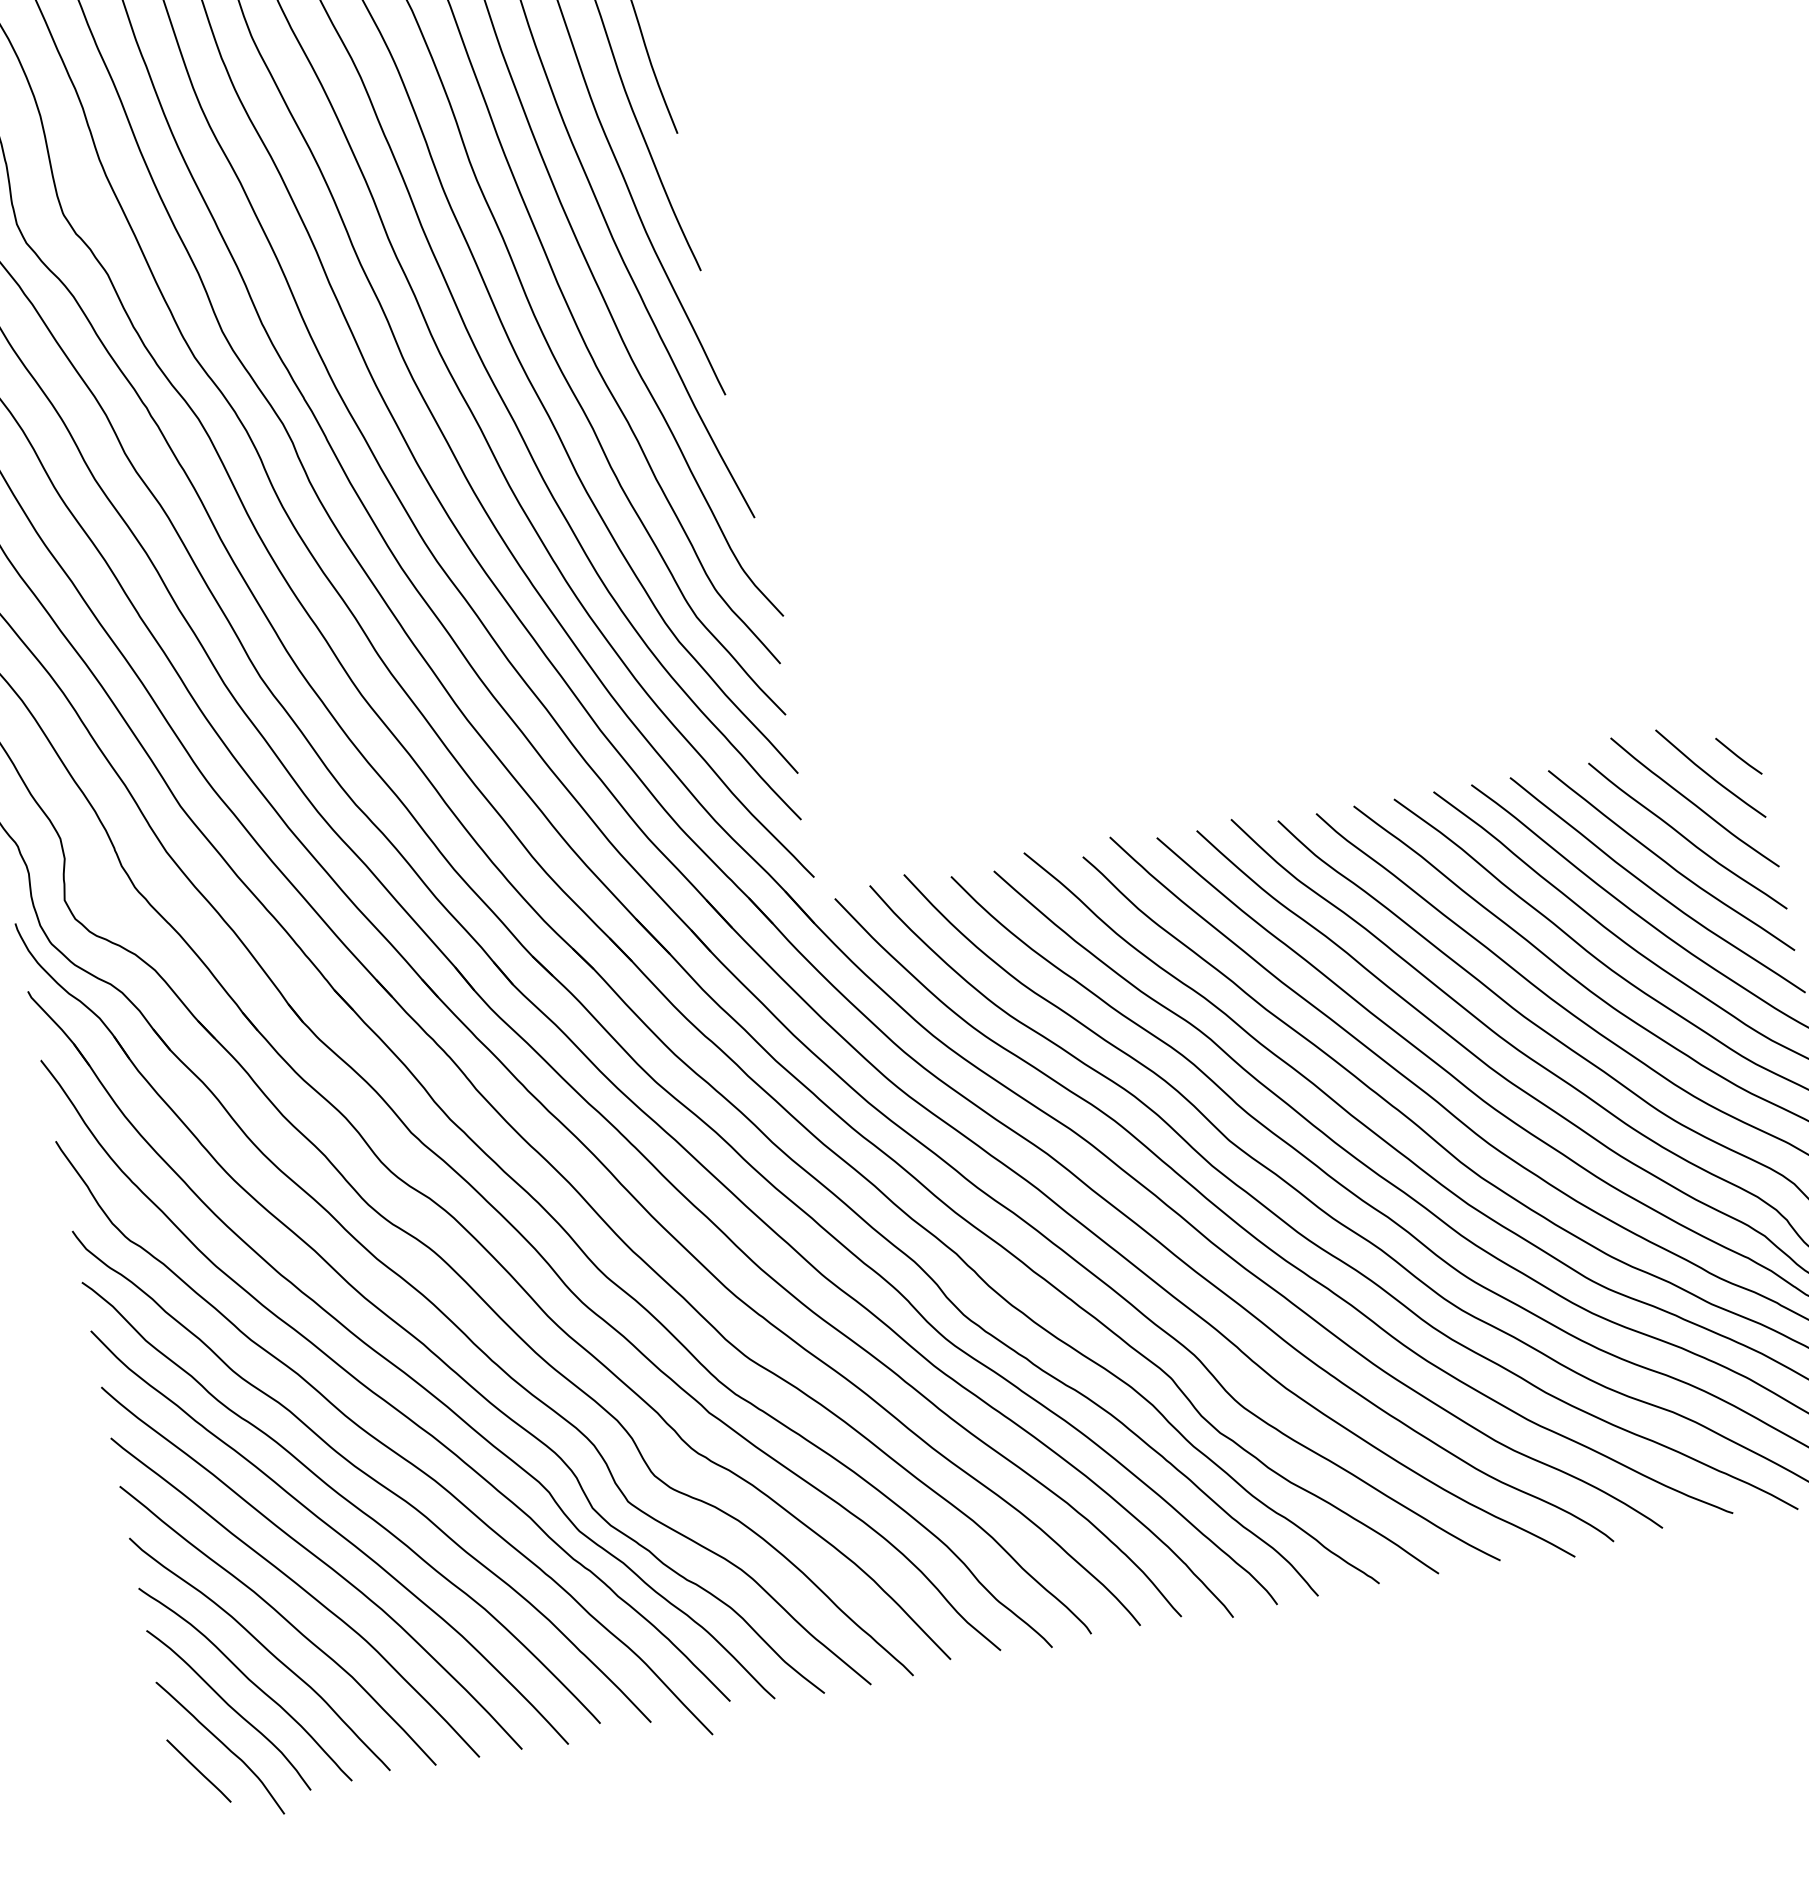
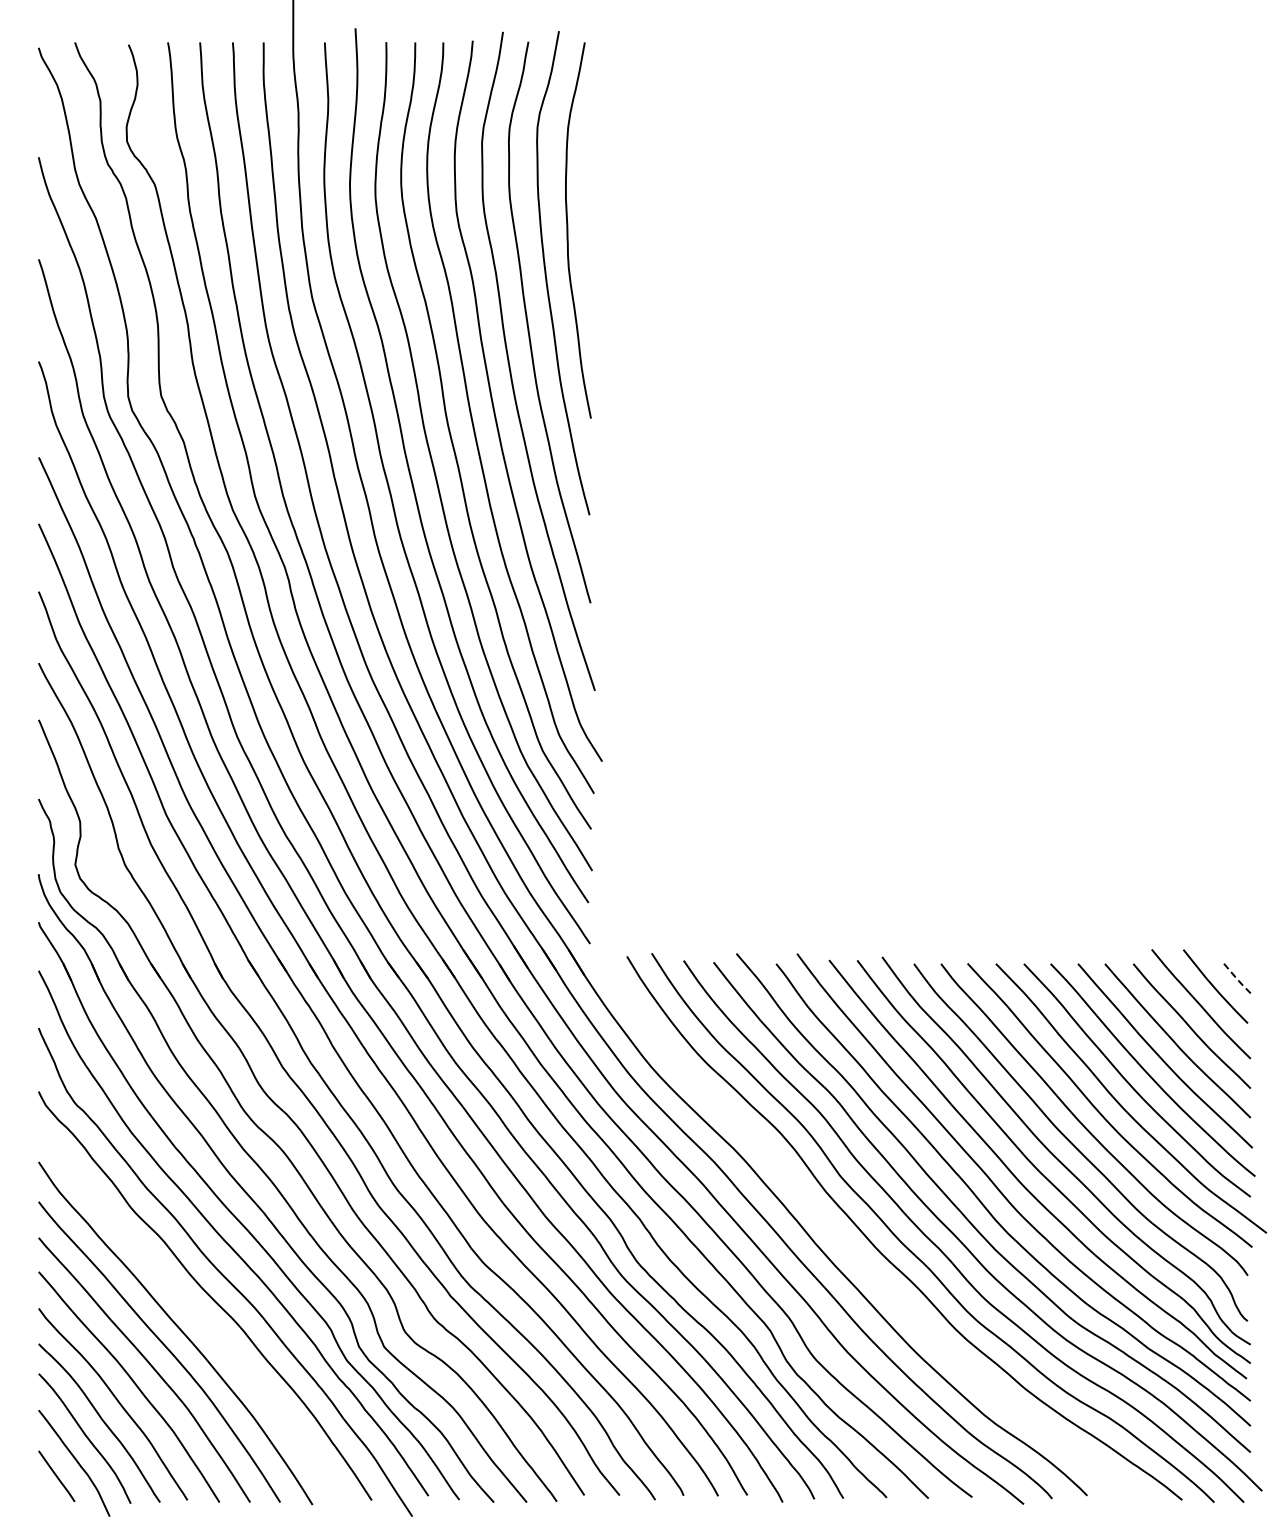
line: (1738, 756) -> (1236, 978), solid -> dashed
curve: (1259, 1239) -> (848, 1247), removed
curve: (342, 1498) -> (189, 1308), removed

